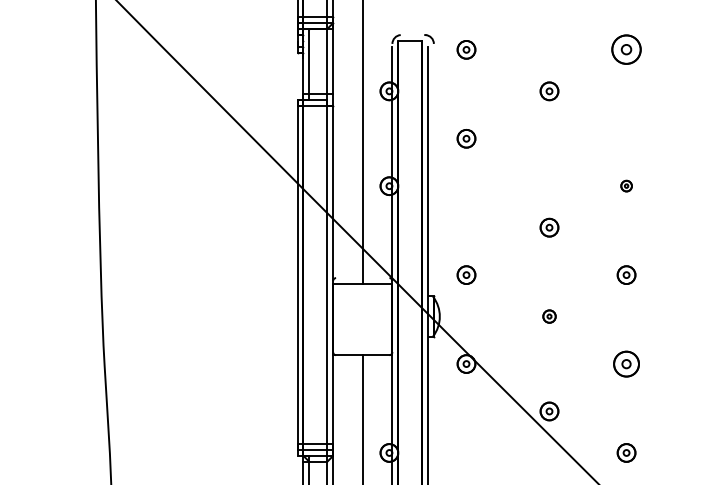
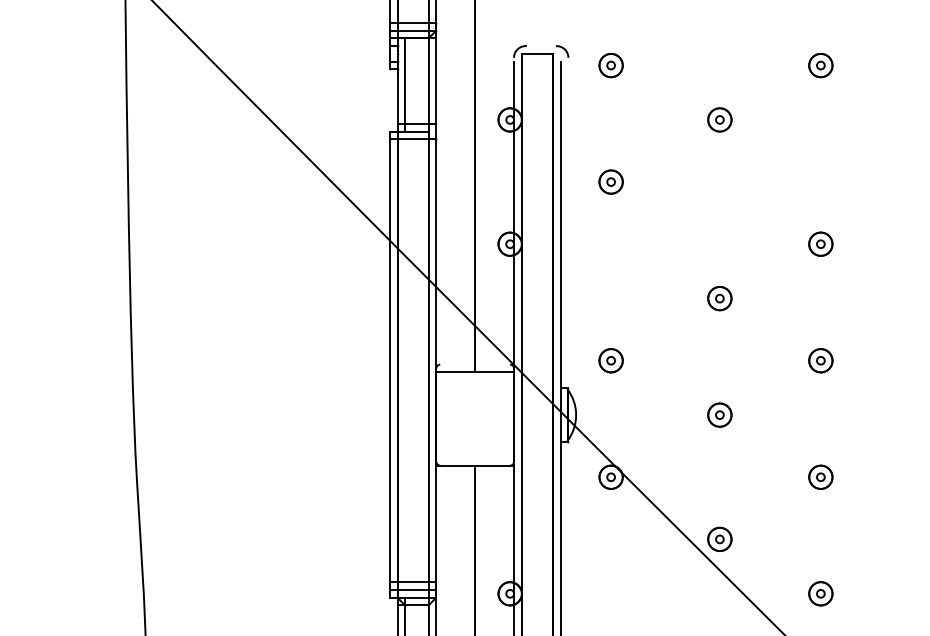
part: (626, 49) -> (820, 65), size x0.62
part: (626, 185) -> (820, 243), size x1.67
part: (549, 316) -> (719, 414), size x1.43
part: (626, 363) -> (820, 476), size x0.71

